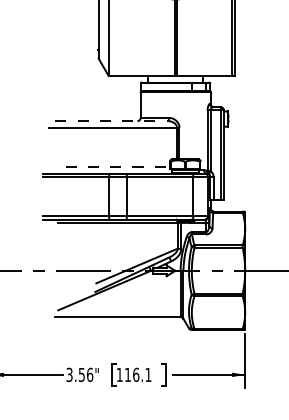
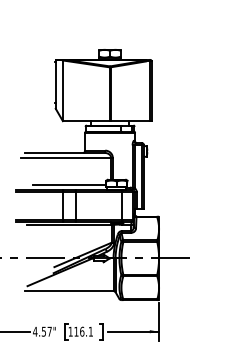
line: (112, 120) -> (65, 152), dashed -> solid
line: (118, 167) -> (69, 185), dashed -> solid
text: (78, 374) -> (41, 331), 3.56" -> 4.57"

